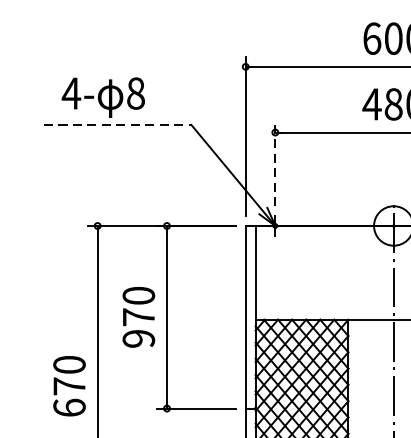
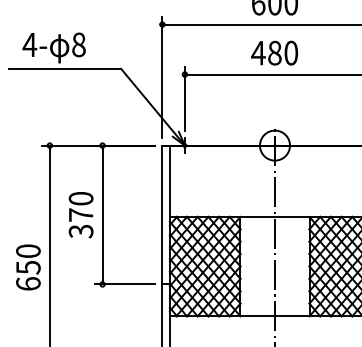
line: (118, 124) -> (65, 68), dashed -> solid
line: (274, 164) -> (184, 98), dashed -> solid
text: (139, 338) -> (81, 231), 970 -> 370
text: (69, 386) -> (28, 267), 670 -> 650

